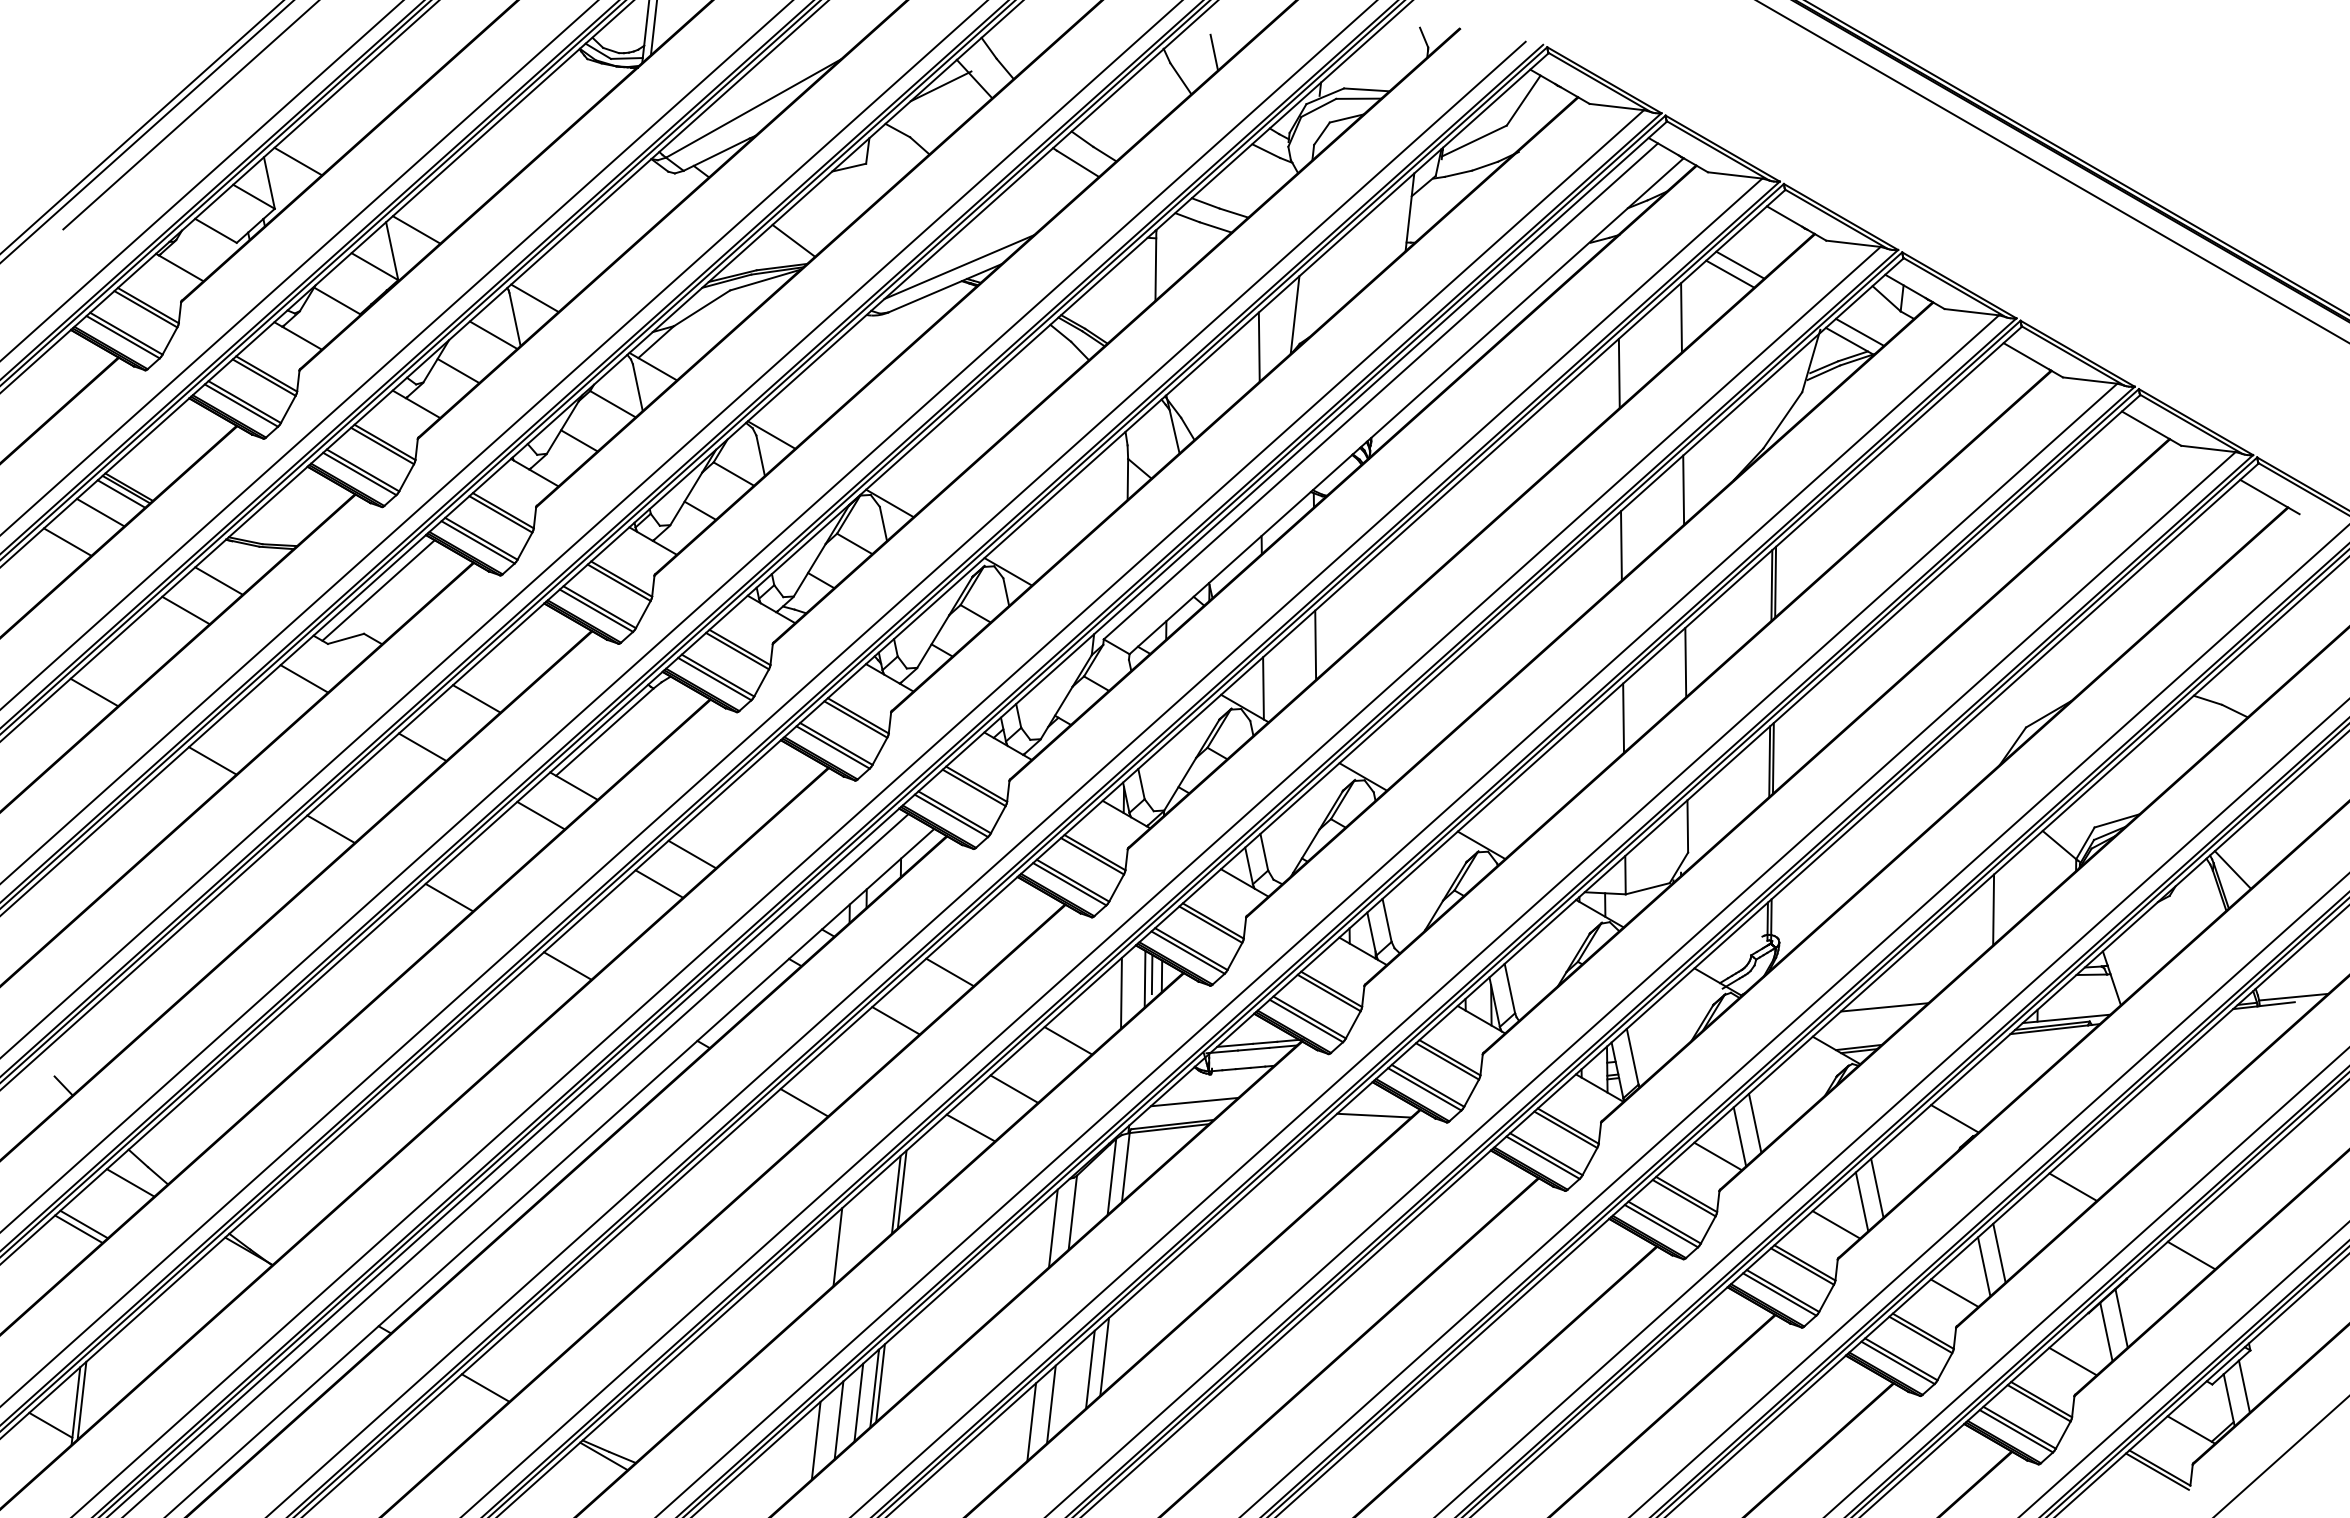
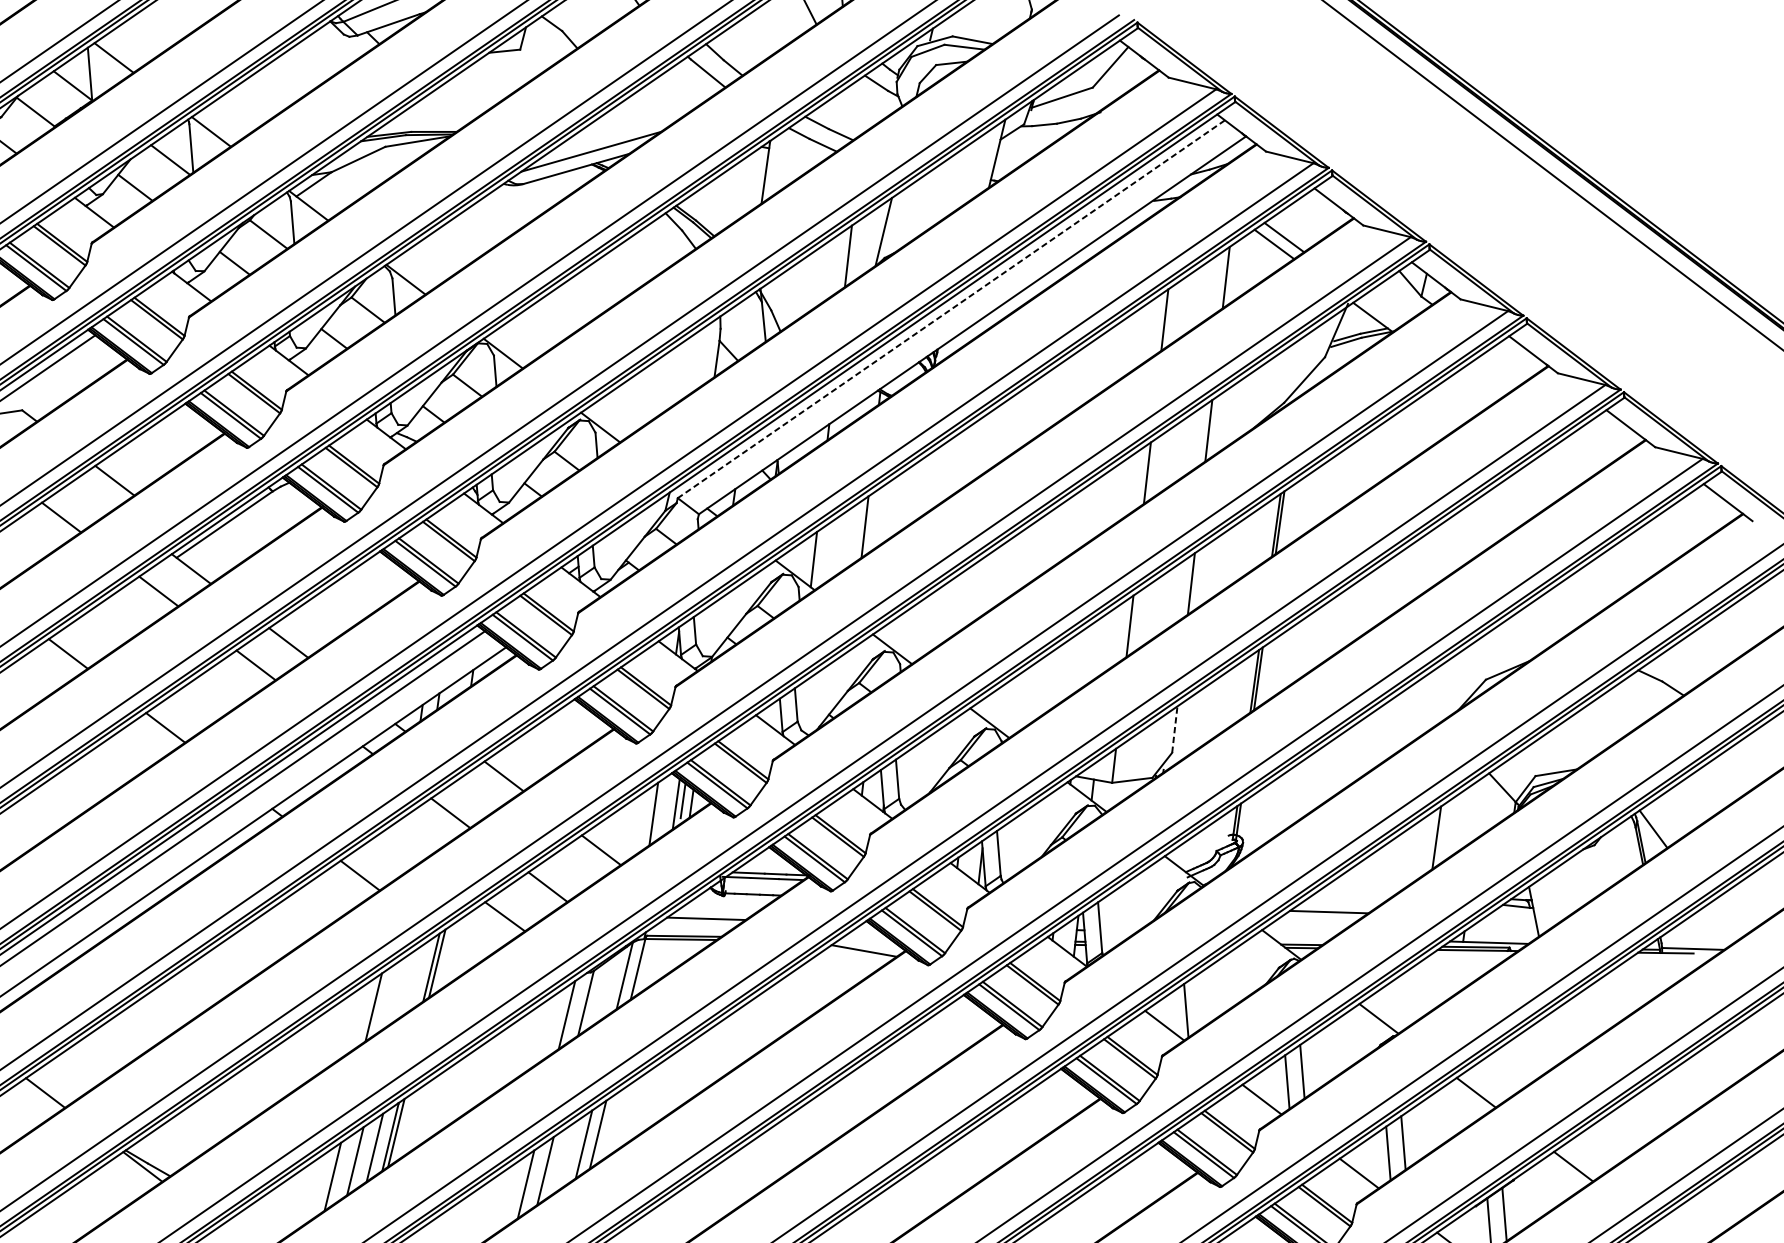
line: (793, 240) -> (447, 109), removed
line: (1859, 331) -> (1382, 309), removed
line: (1380, 391) -> (950, 309), solid -> dashed
line: (1687, 825) -> (1174, 728), solid -> dashed
line: (1755, 1122) -> (1201, 999), removed

